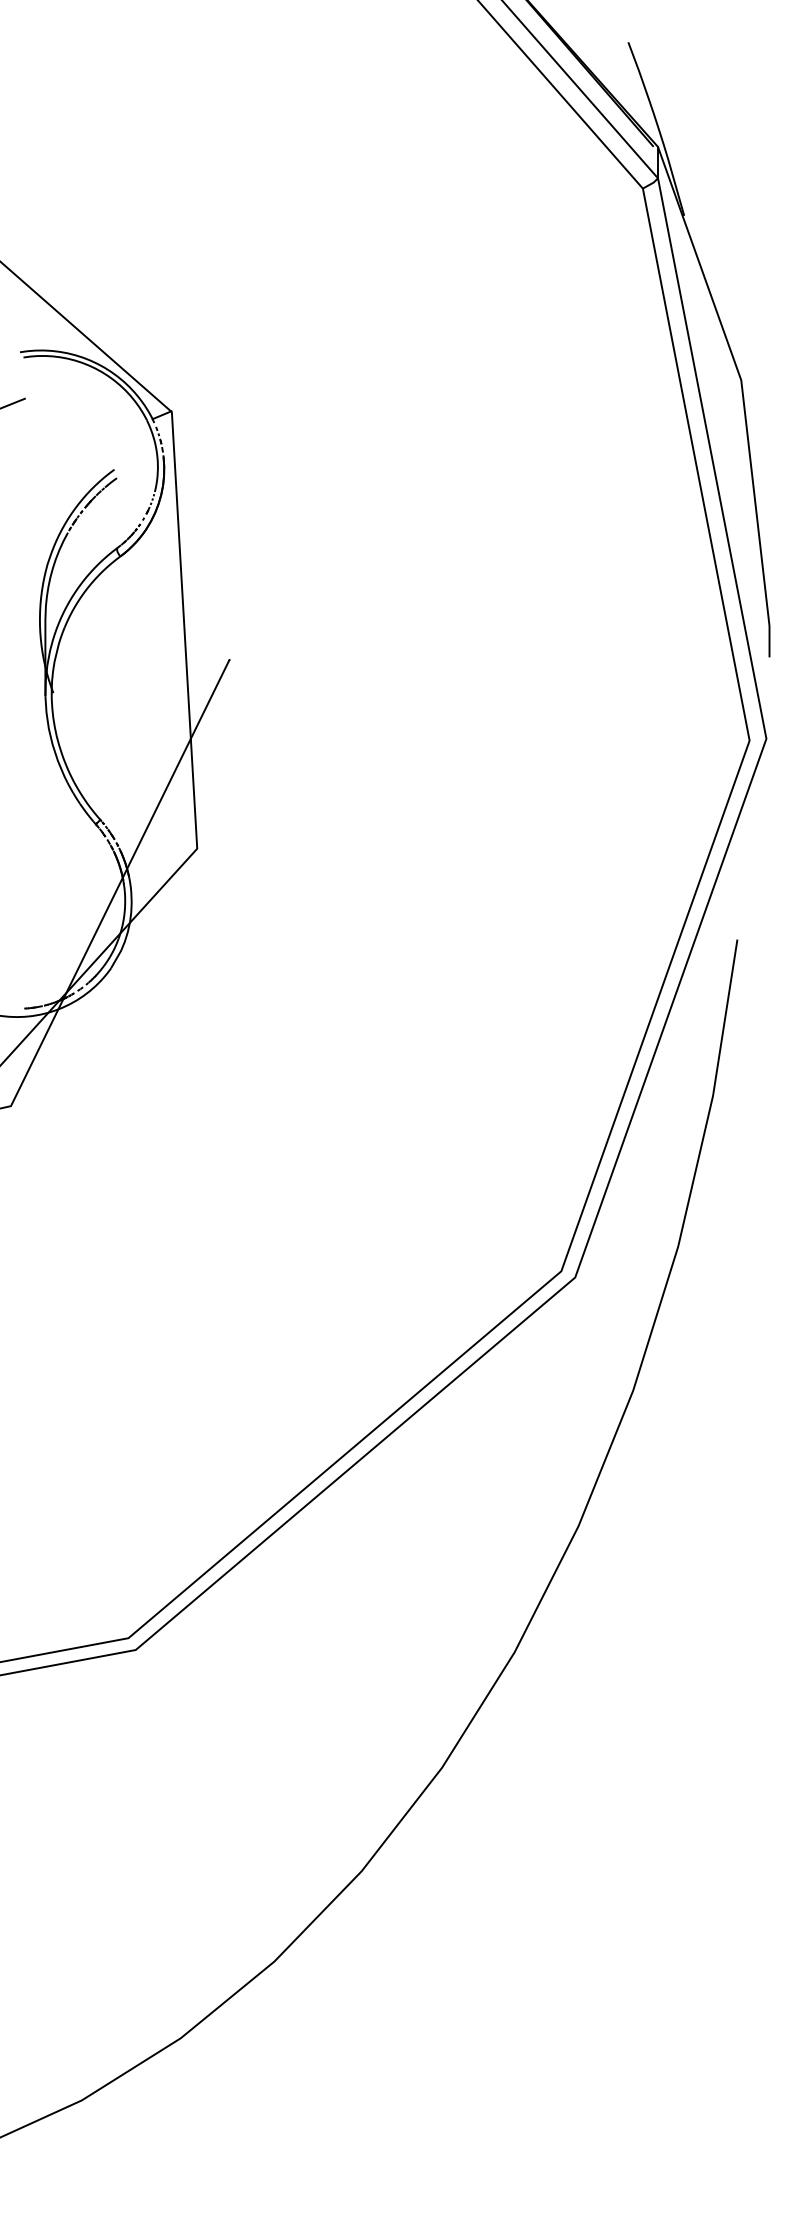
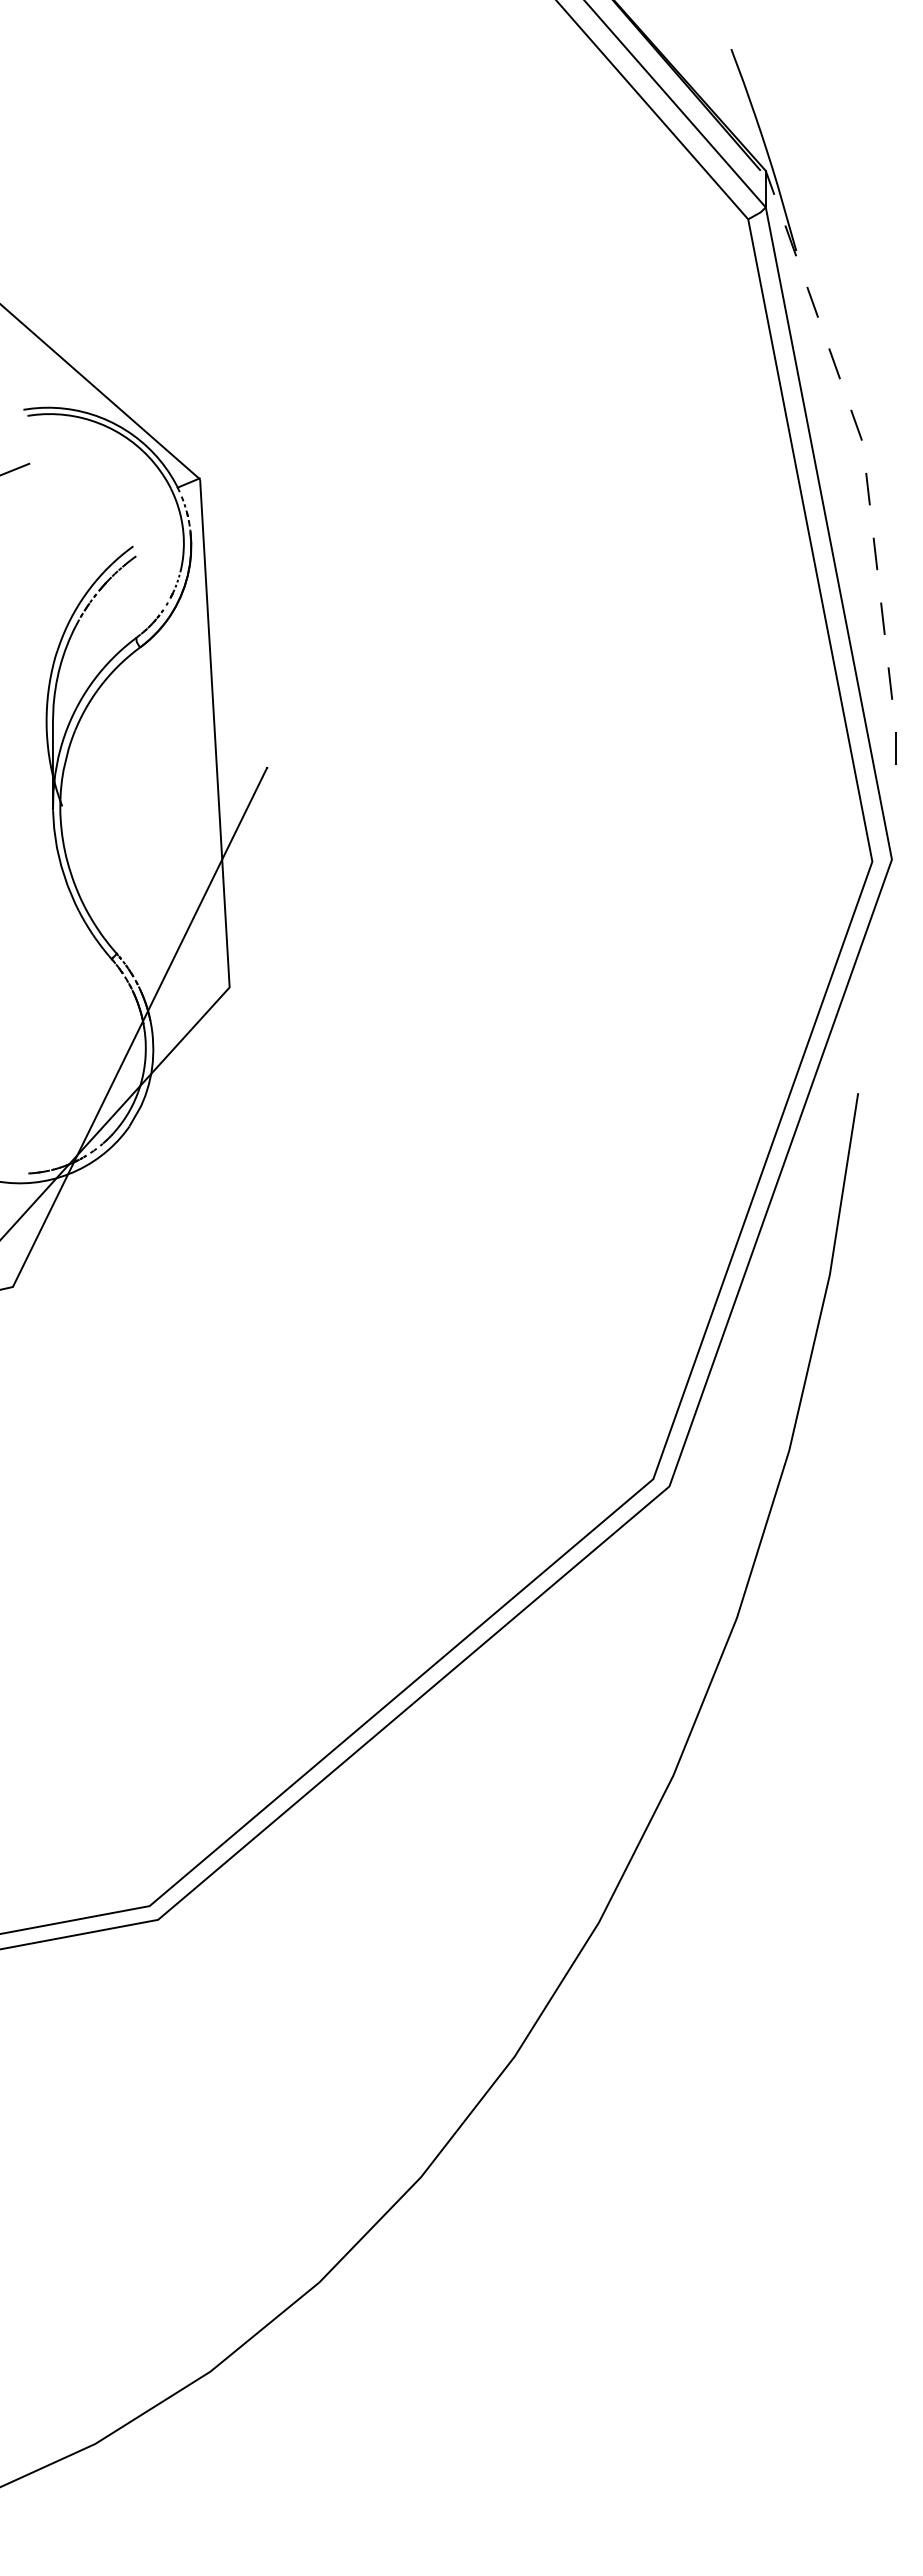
line: (742, 395) -> (864, 460), solid -> dashed

